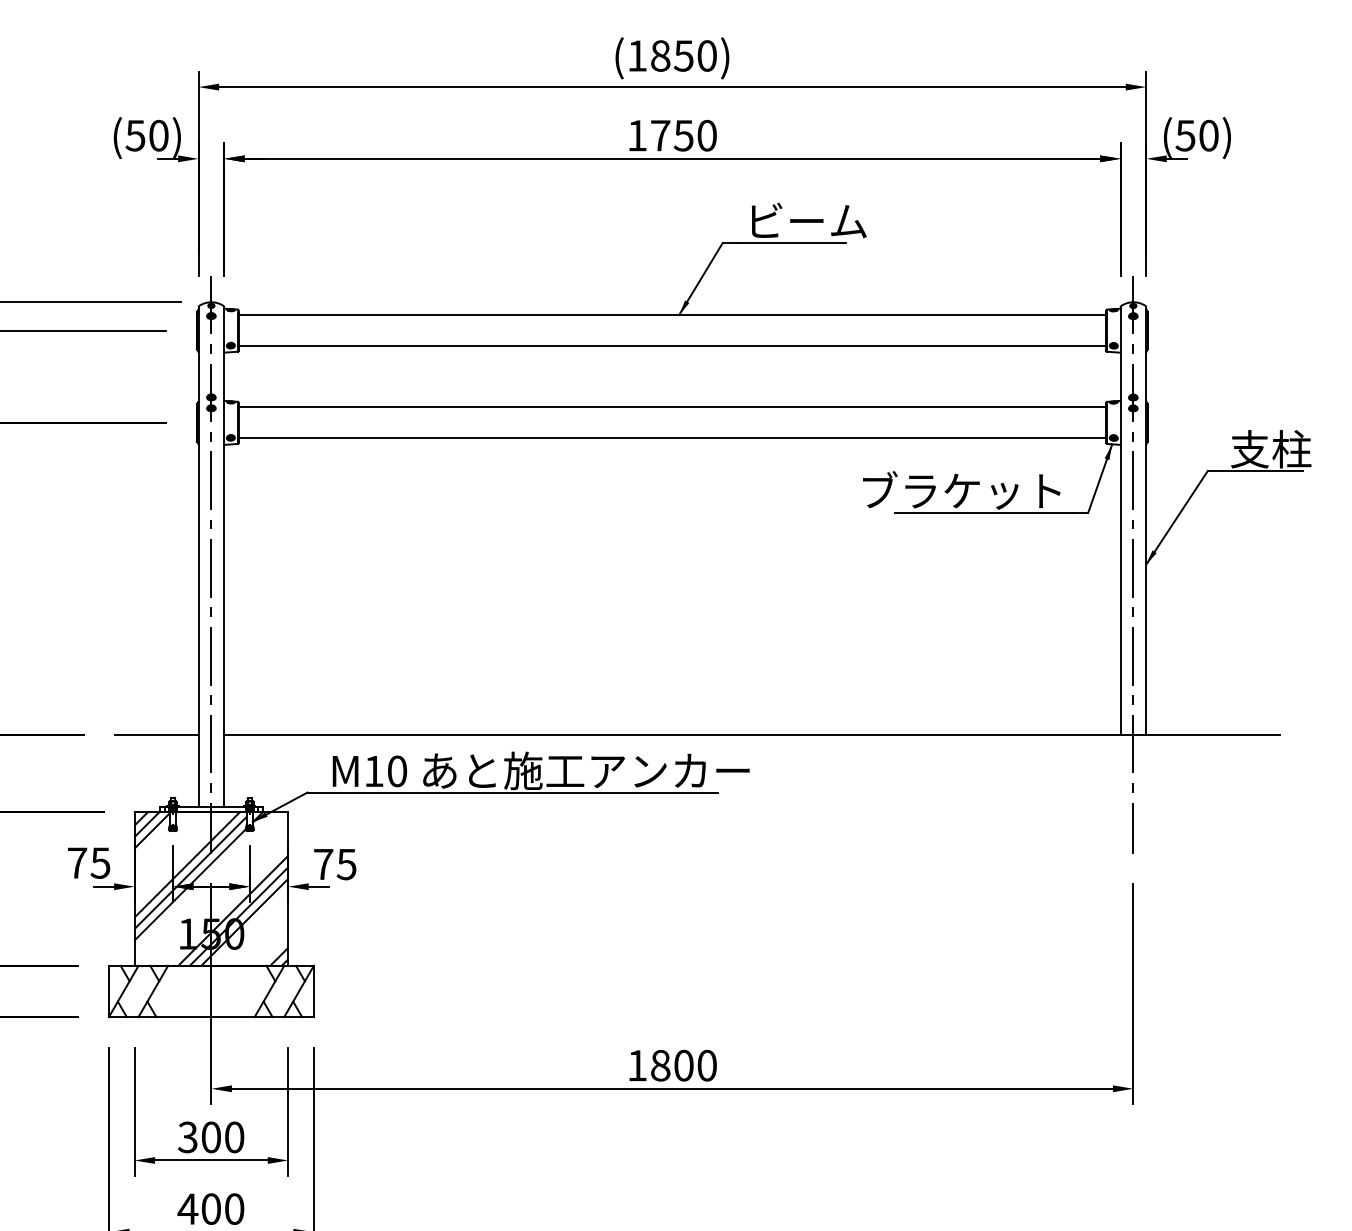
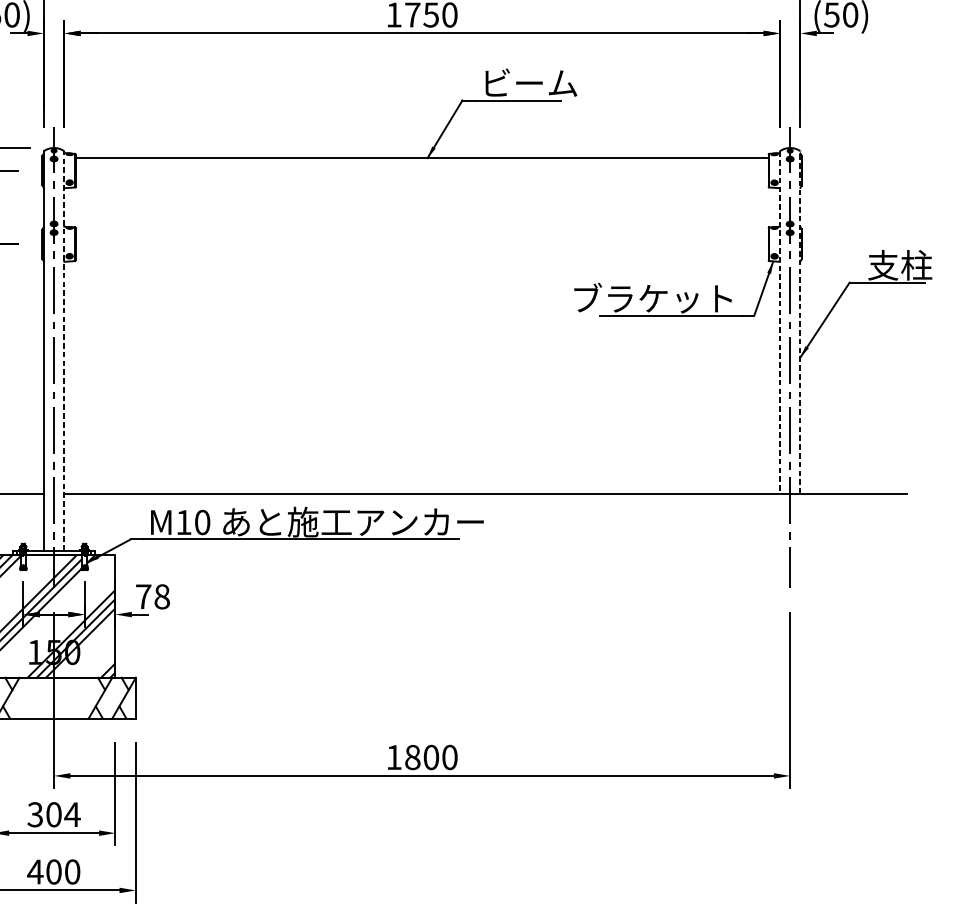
line: (672, 345) -> (422, 182), removed
line: (672, 407) -> (422, 231), removed
line: (672, 438) -> (422, 256), removed
line: (1146, 520) -> (800, 322), solid -> dashed
line: (1120, 521) -> (779, 323), solid -> dashed
line: (224, 556) -> (64, 350), solid -> dashed
text: (346, 864) -> (161, 596), 75 -> 78
text: (234, 1137) -> (72, 814), 300 -> 304

